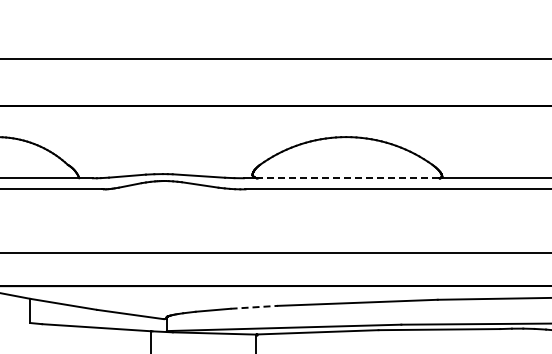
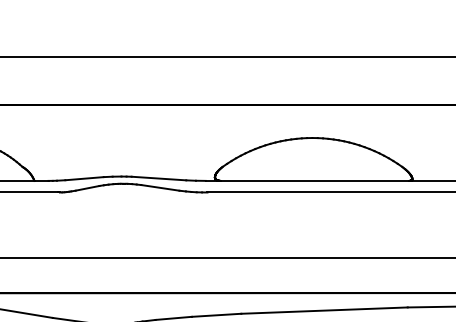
line: (348, 178) -> (314, 181), dashed -> solid
line: (254, 307) -> (216, 315), dashed -> solid

